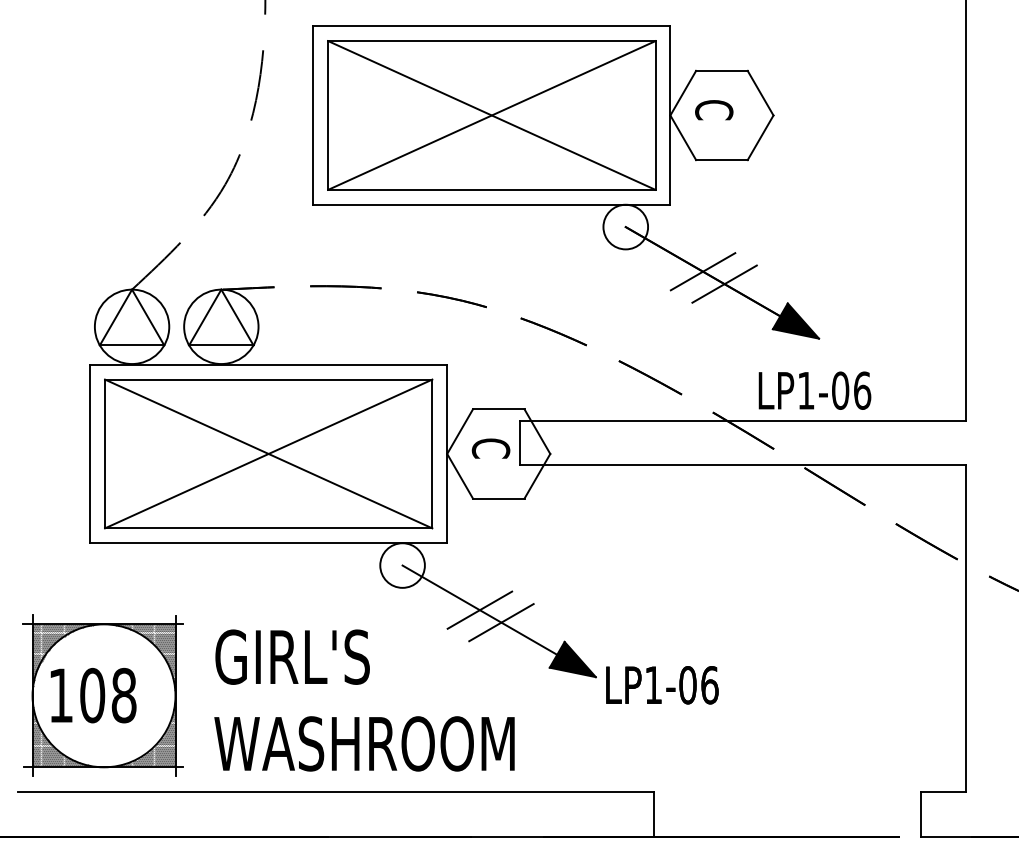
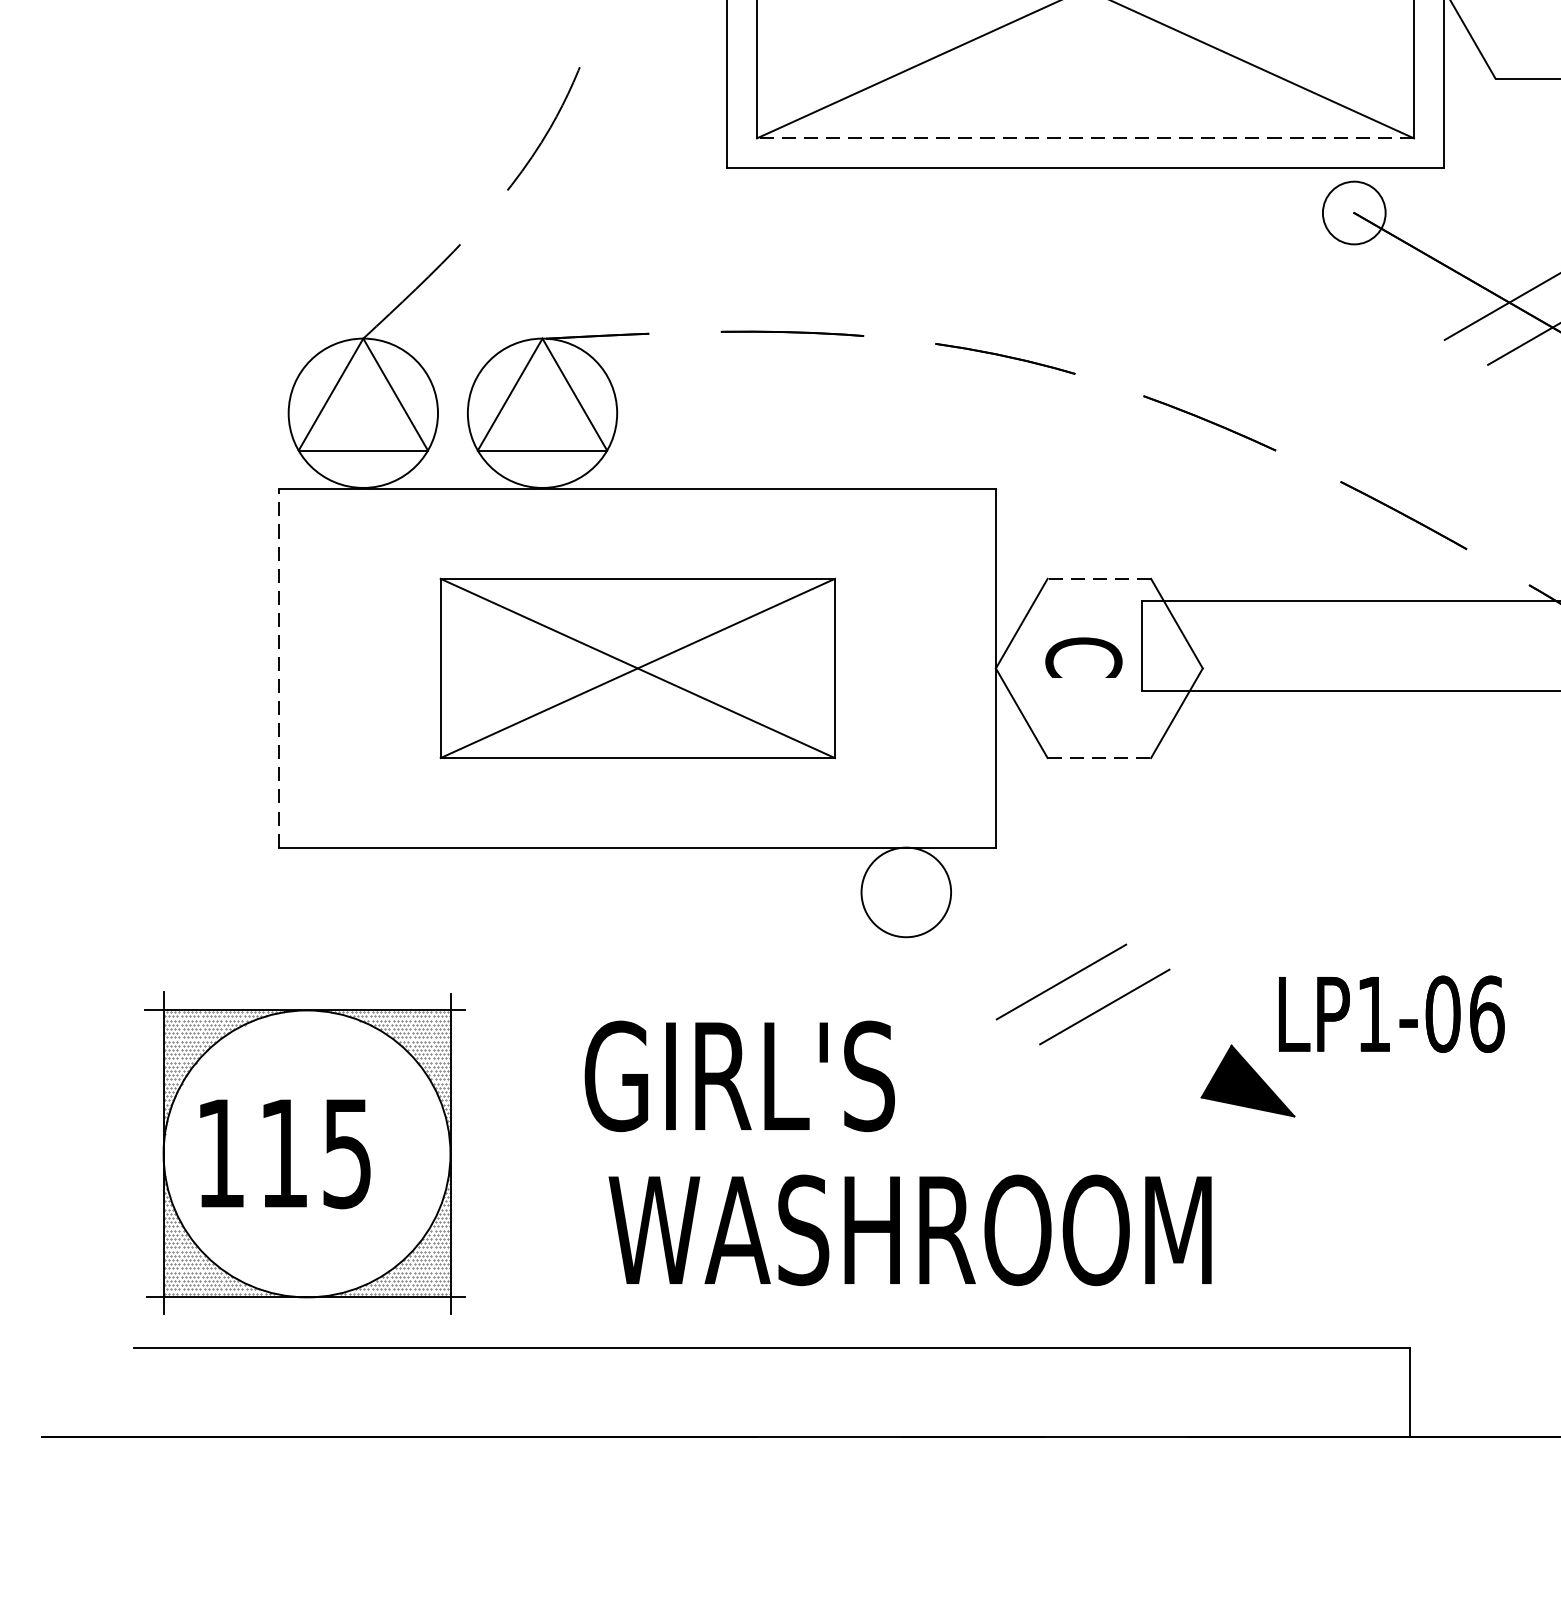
line: (491, 189) -> (1084, 137), solid -> dashed
circle: (625, 226) -> (1353, 211), size x0.7
line: (498, 409) -> (1098, 579), solid -> dashed
line: (90, 453) -> (279, 667), solid -> dashed
part: (268, 453) -> (637, 667), size x0.6
line: (498, 498) -> (1098, 757), solid -> dashed
line: (479, 609) -> (1060, 980), removed
text: (292, 656) -> (739, 1074), moved
text: (662, 685) -> (1391, 1014), moved
text: (108, 695) -> (316, 1153), 108 -> 115
text: (364, 743) -> (910, 1229), moved

